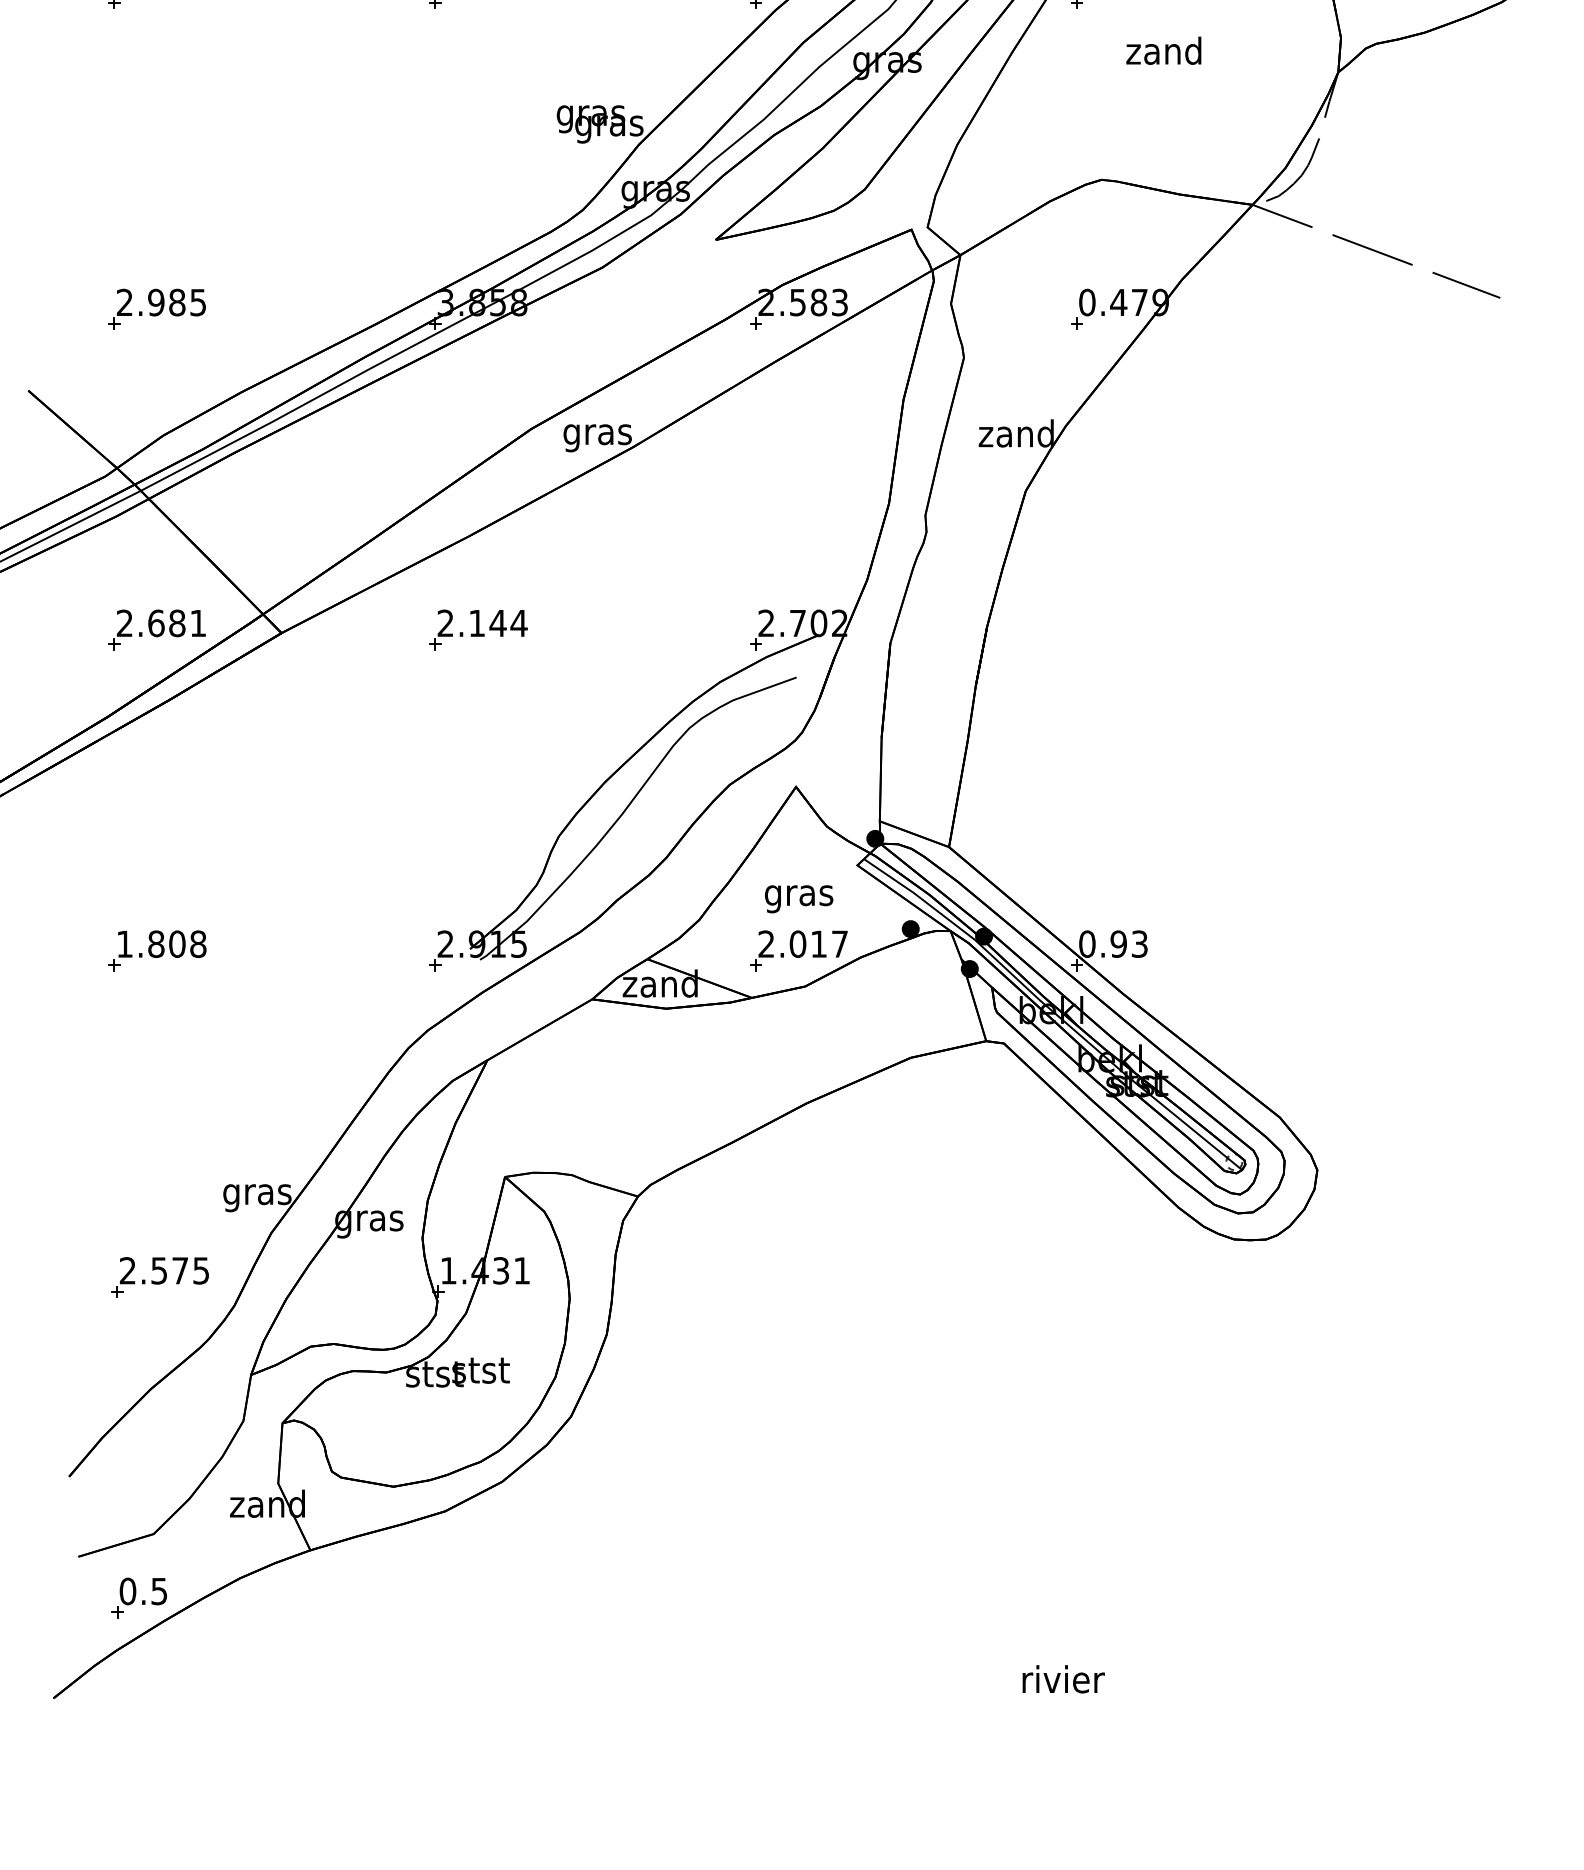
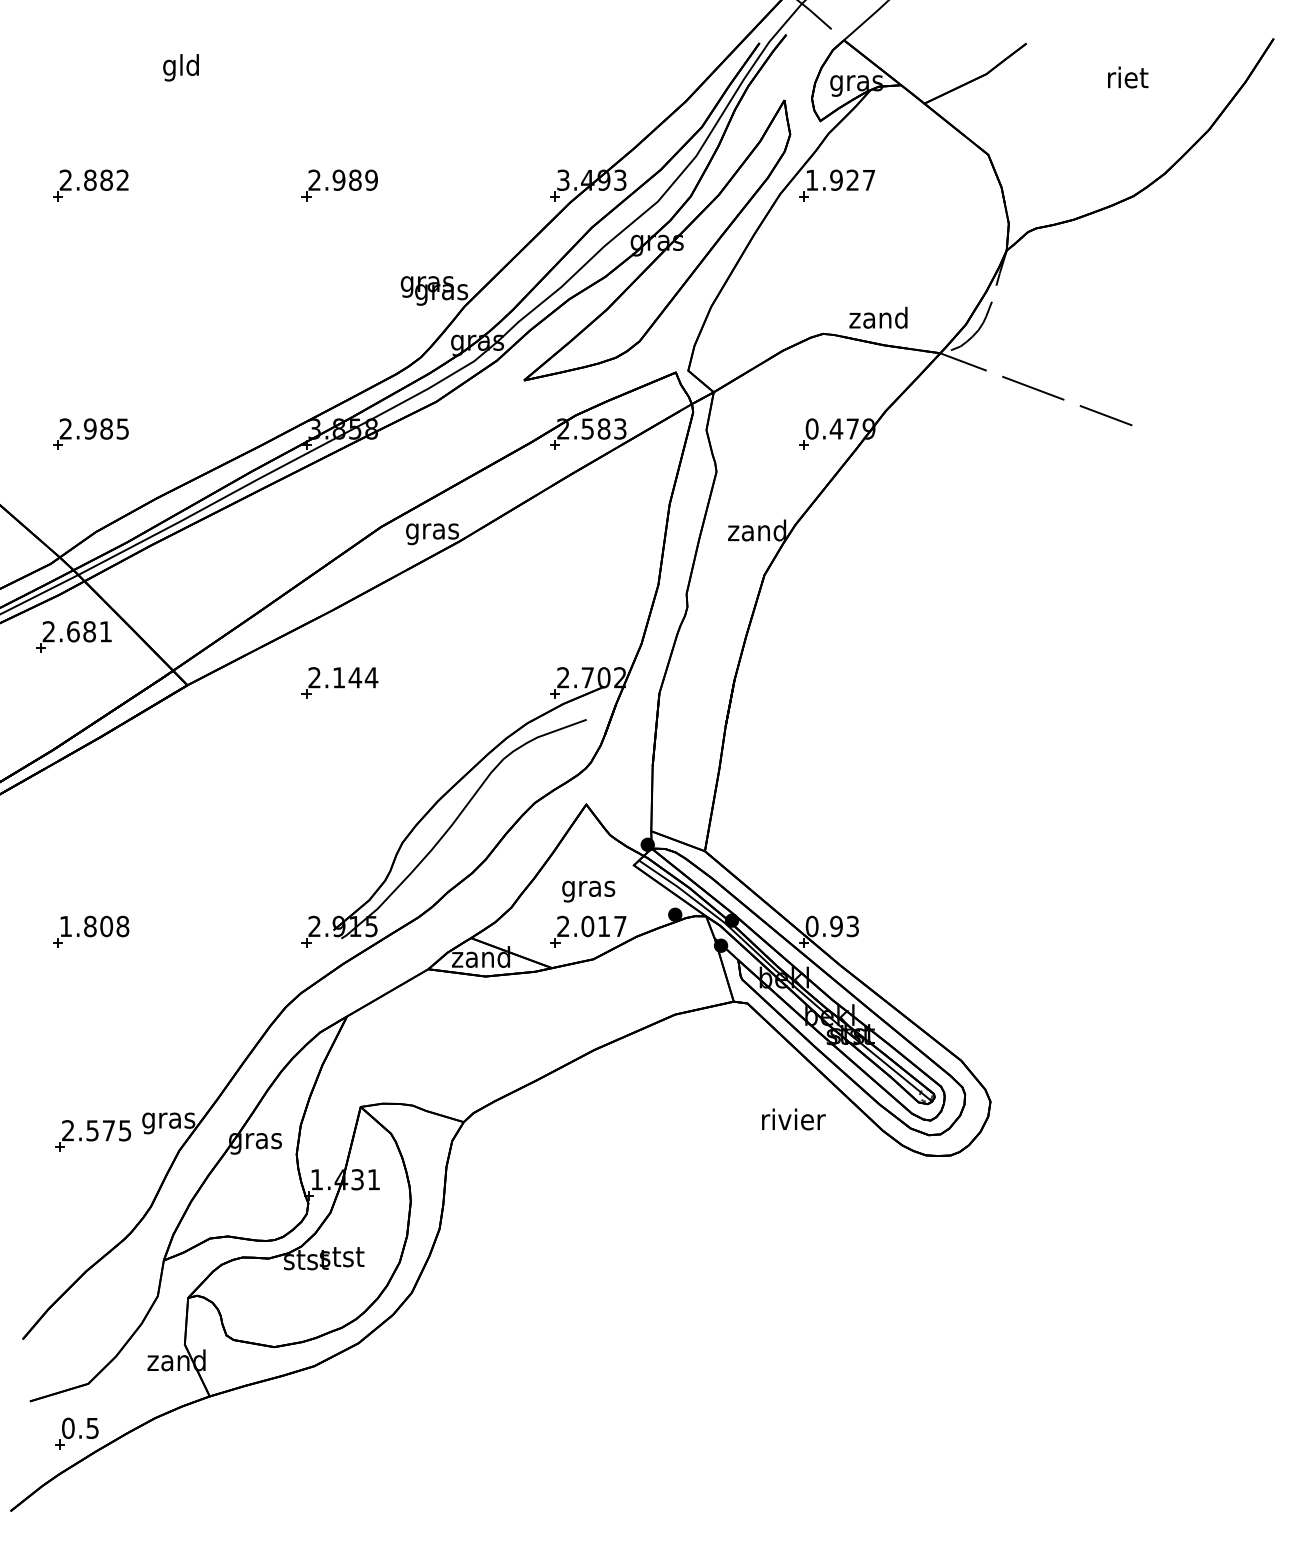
text: (1163, 50) -> (878, 317), moved
part: (156, 629) -> (73, 636), moved
part: (160, 1276) -> (93, 1135), moved
text: (1063, 1679) -> (793, 1119), moved

